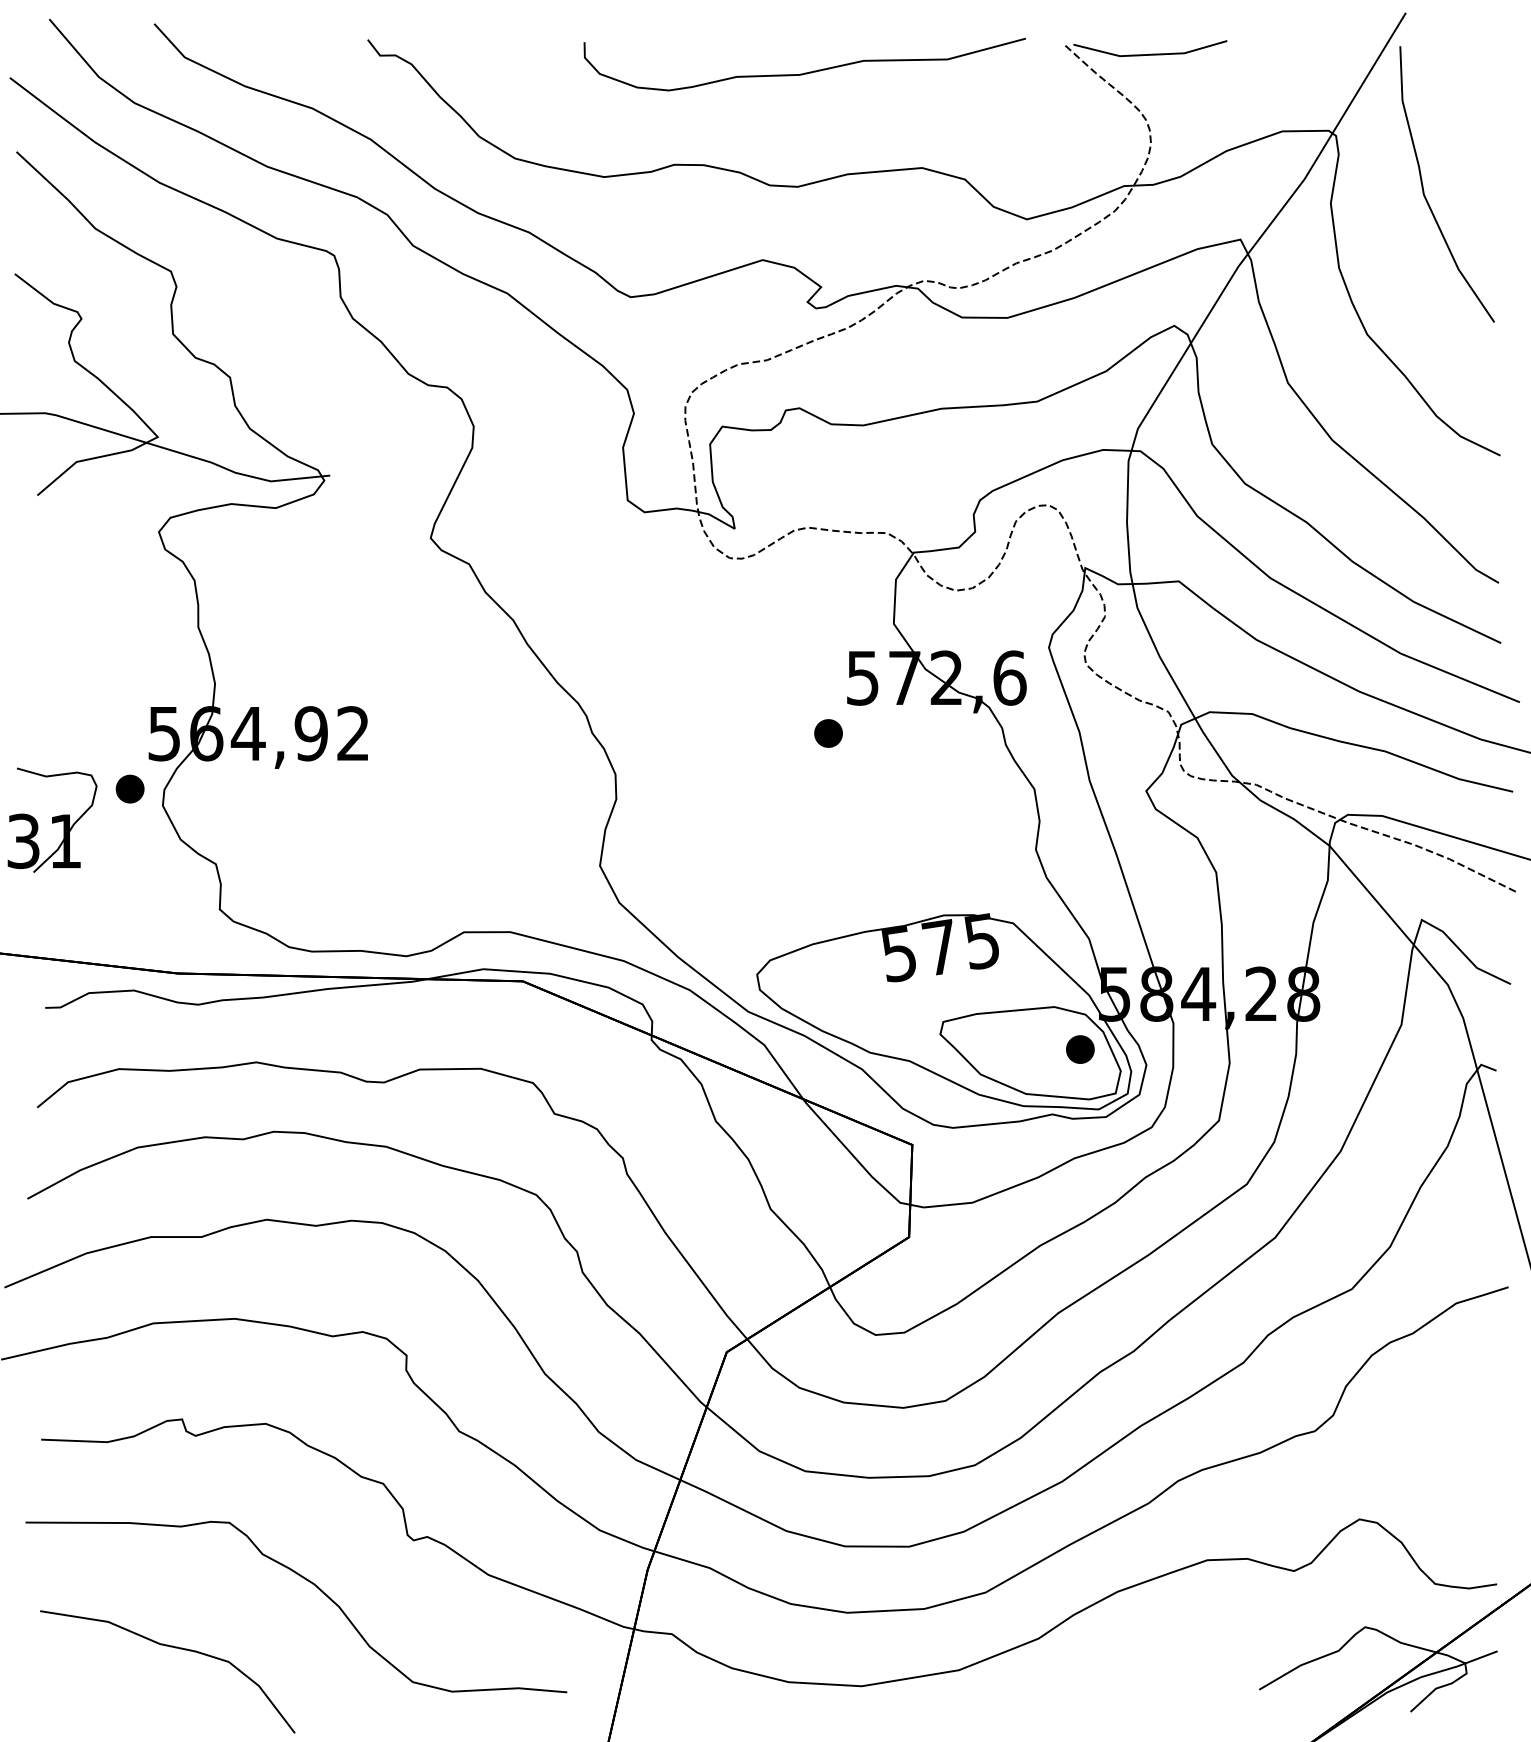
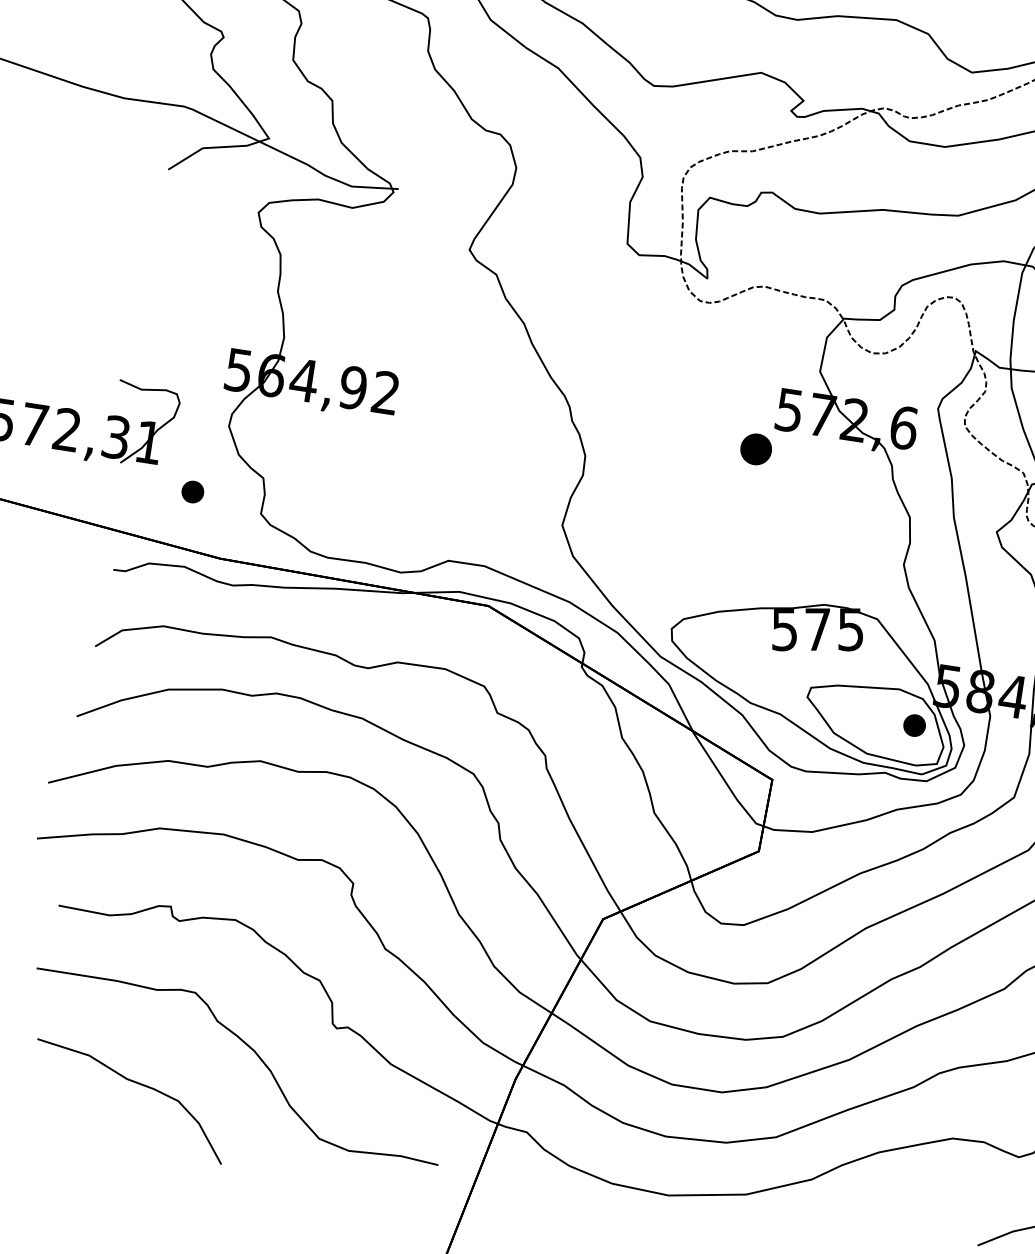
part: (828, 733) -> (756, 449), size x1.4
part: (129, 788) -> (192, 491), moved

